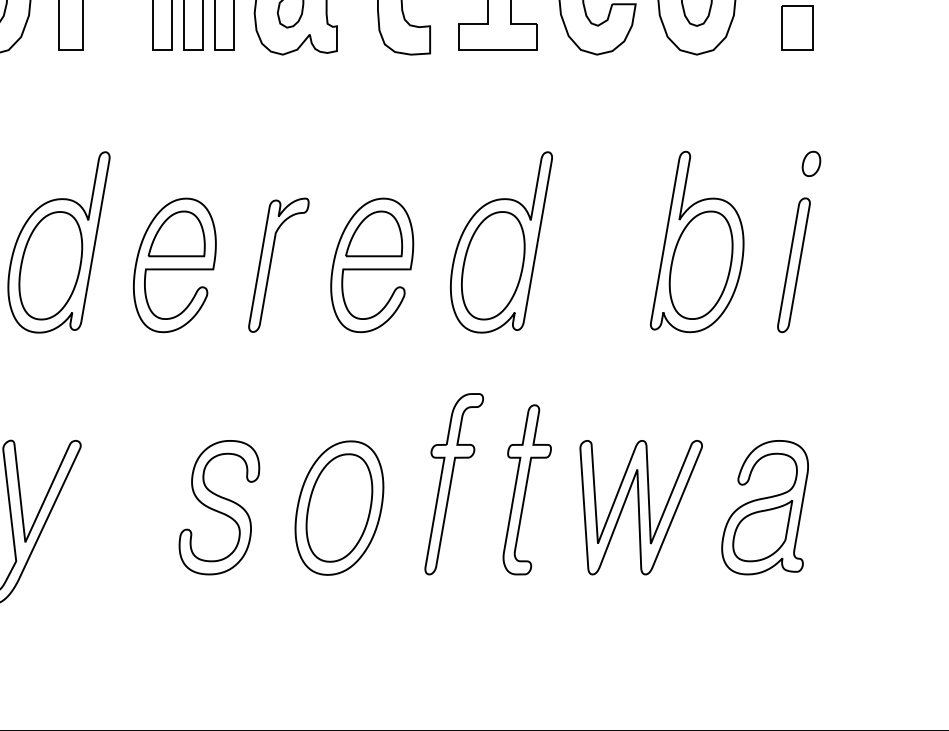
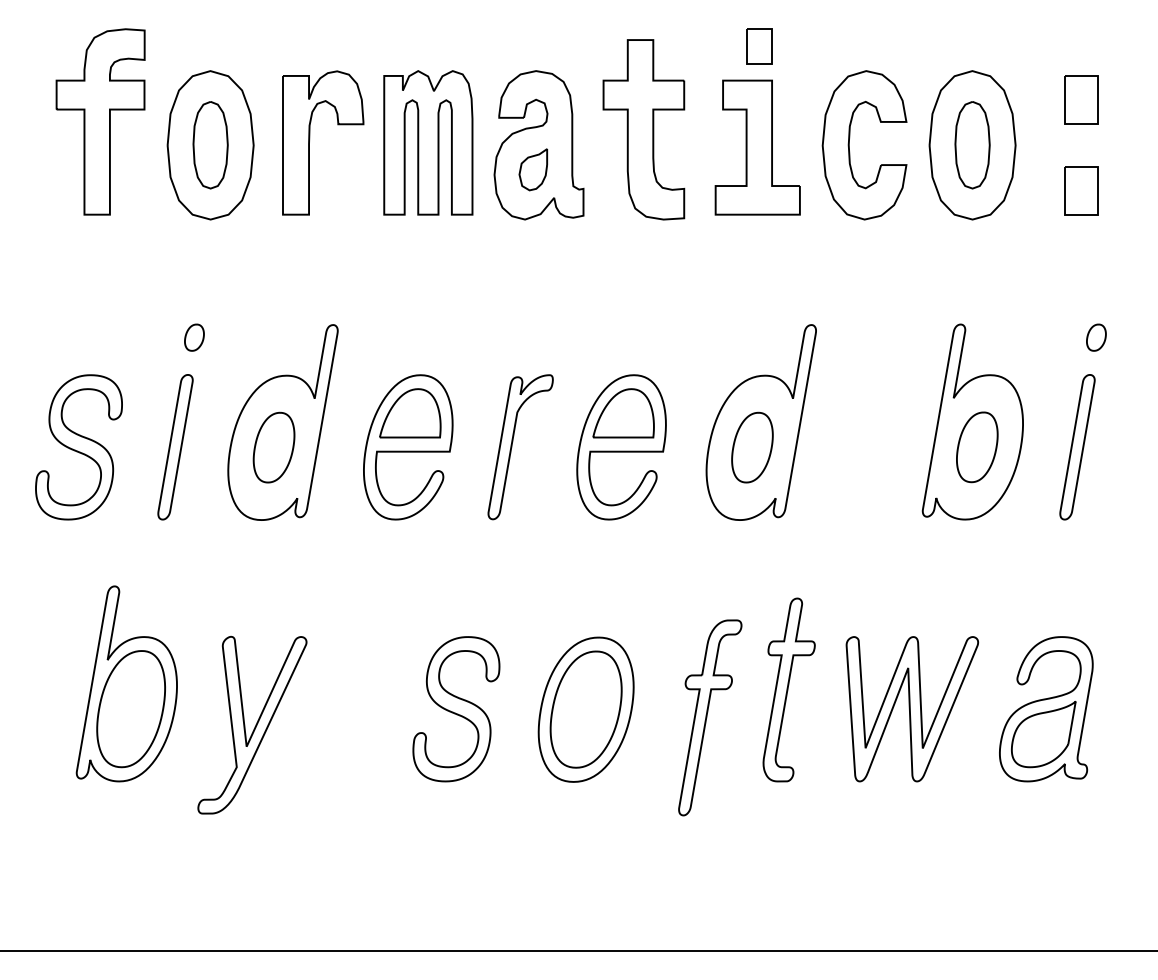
part: (50, 265) -> (273, 447), size x0.6
part: (493, 265) -> (752, 447), size x0.6
part: (701, 265) -> (977, 447), size x0.6
part: (454, 483) -> (710, 717), moved

